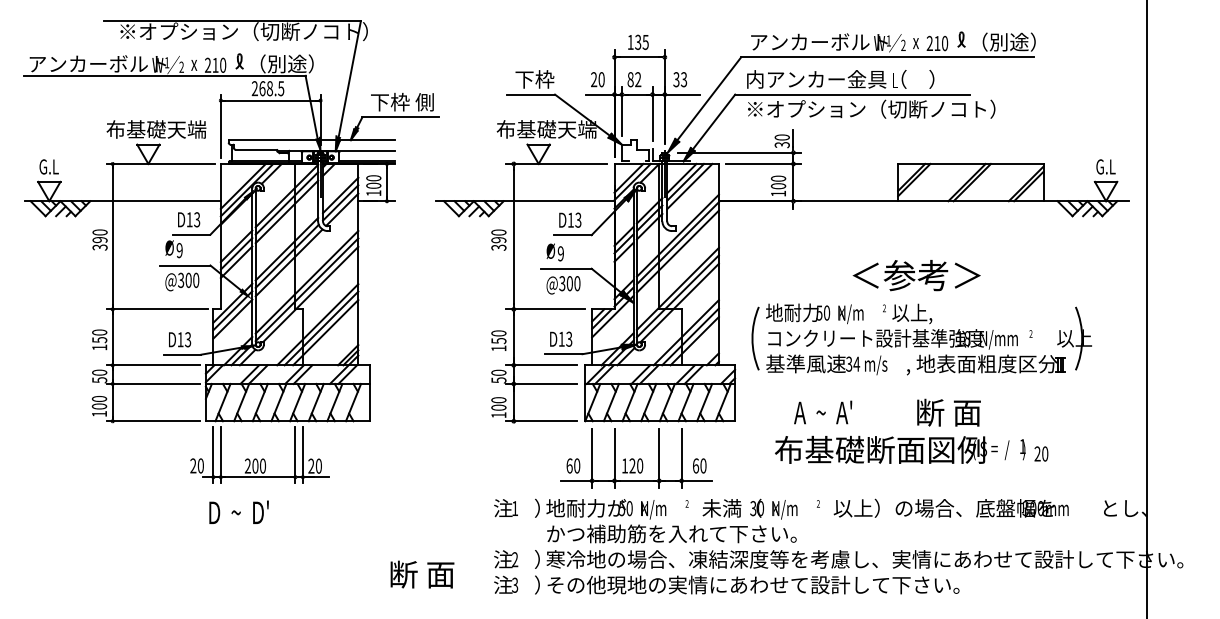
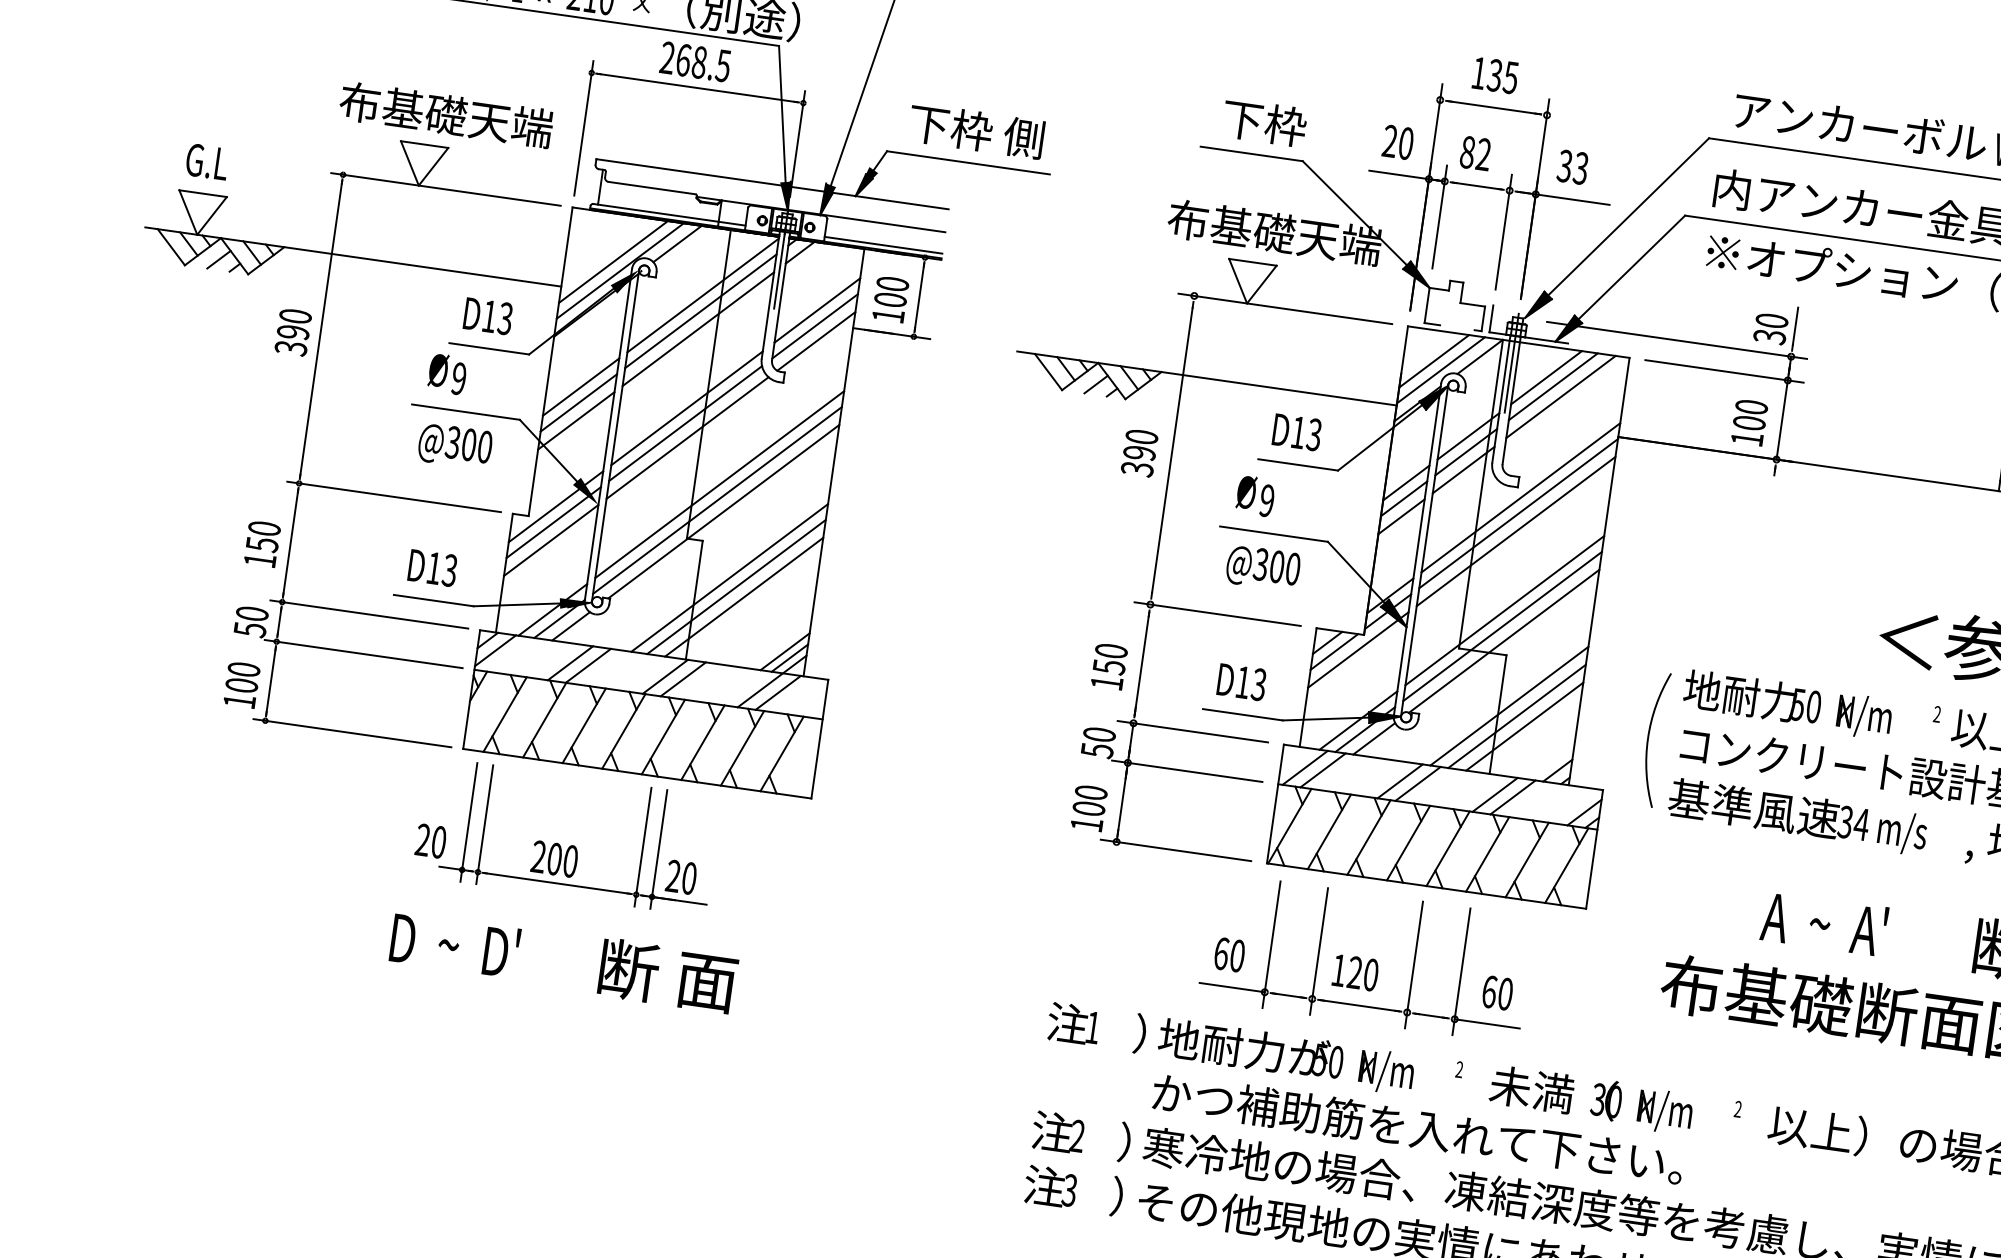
text: (823, 412) -> (1825, 923), moved
text: (238, 511) -> (454, 943), moved
text: (422, 574) -> (668, 975), moved

